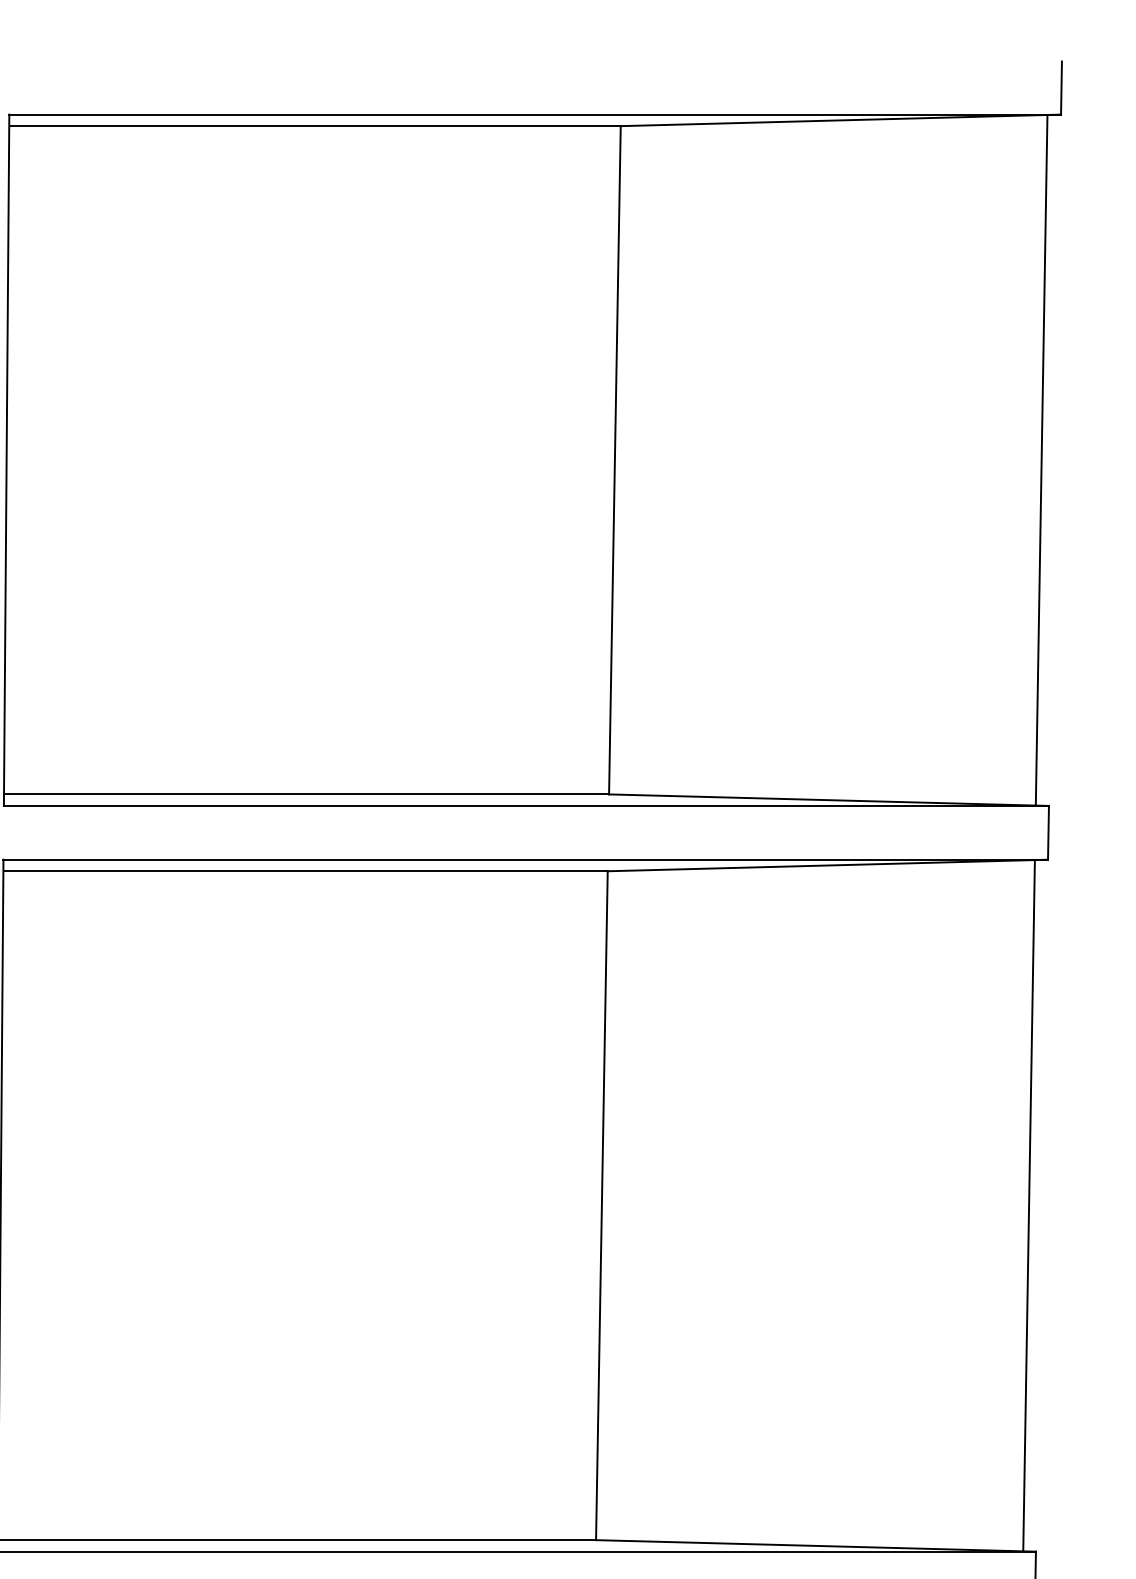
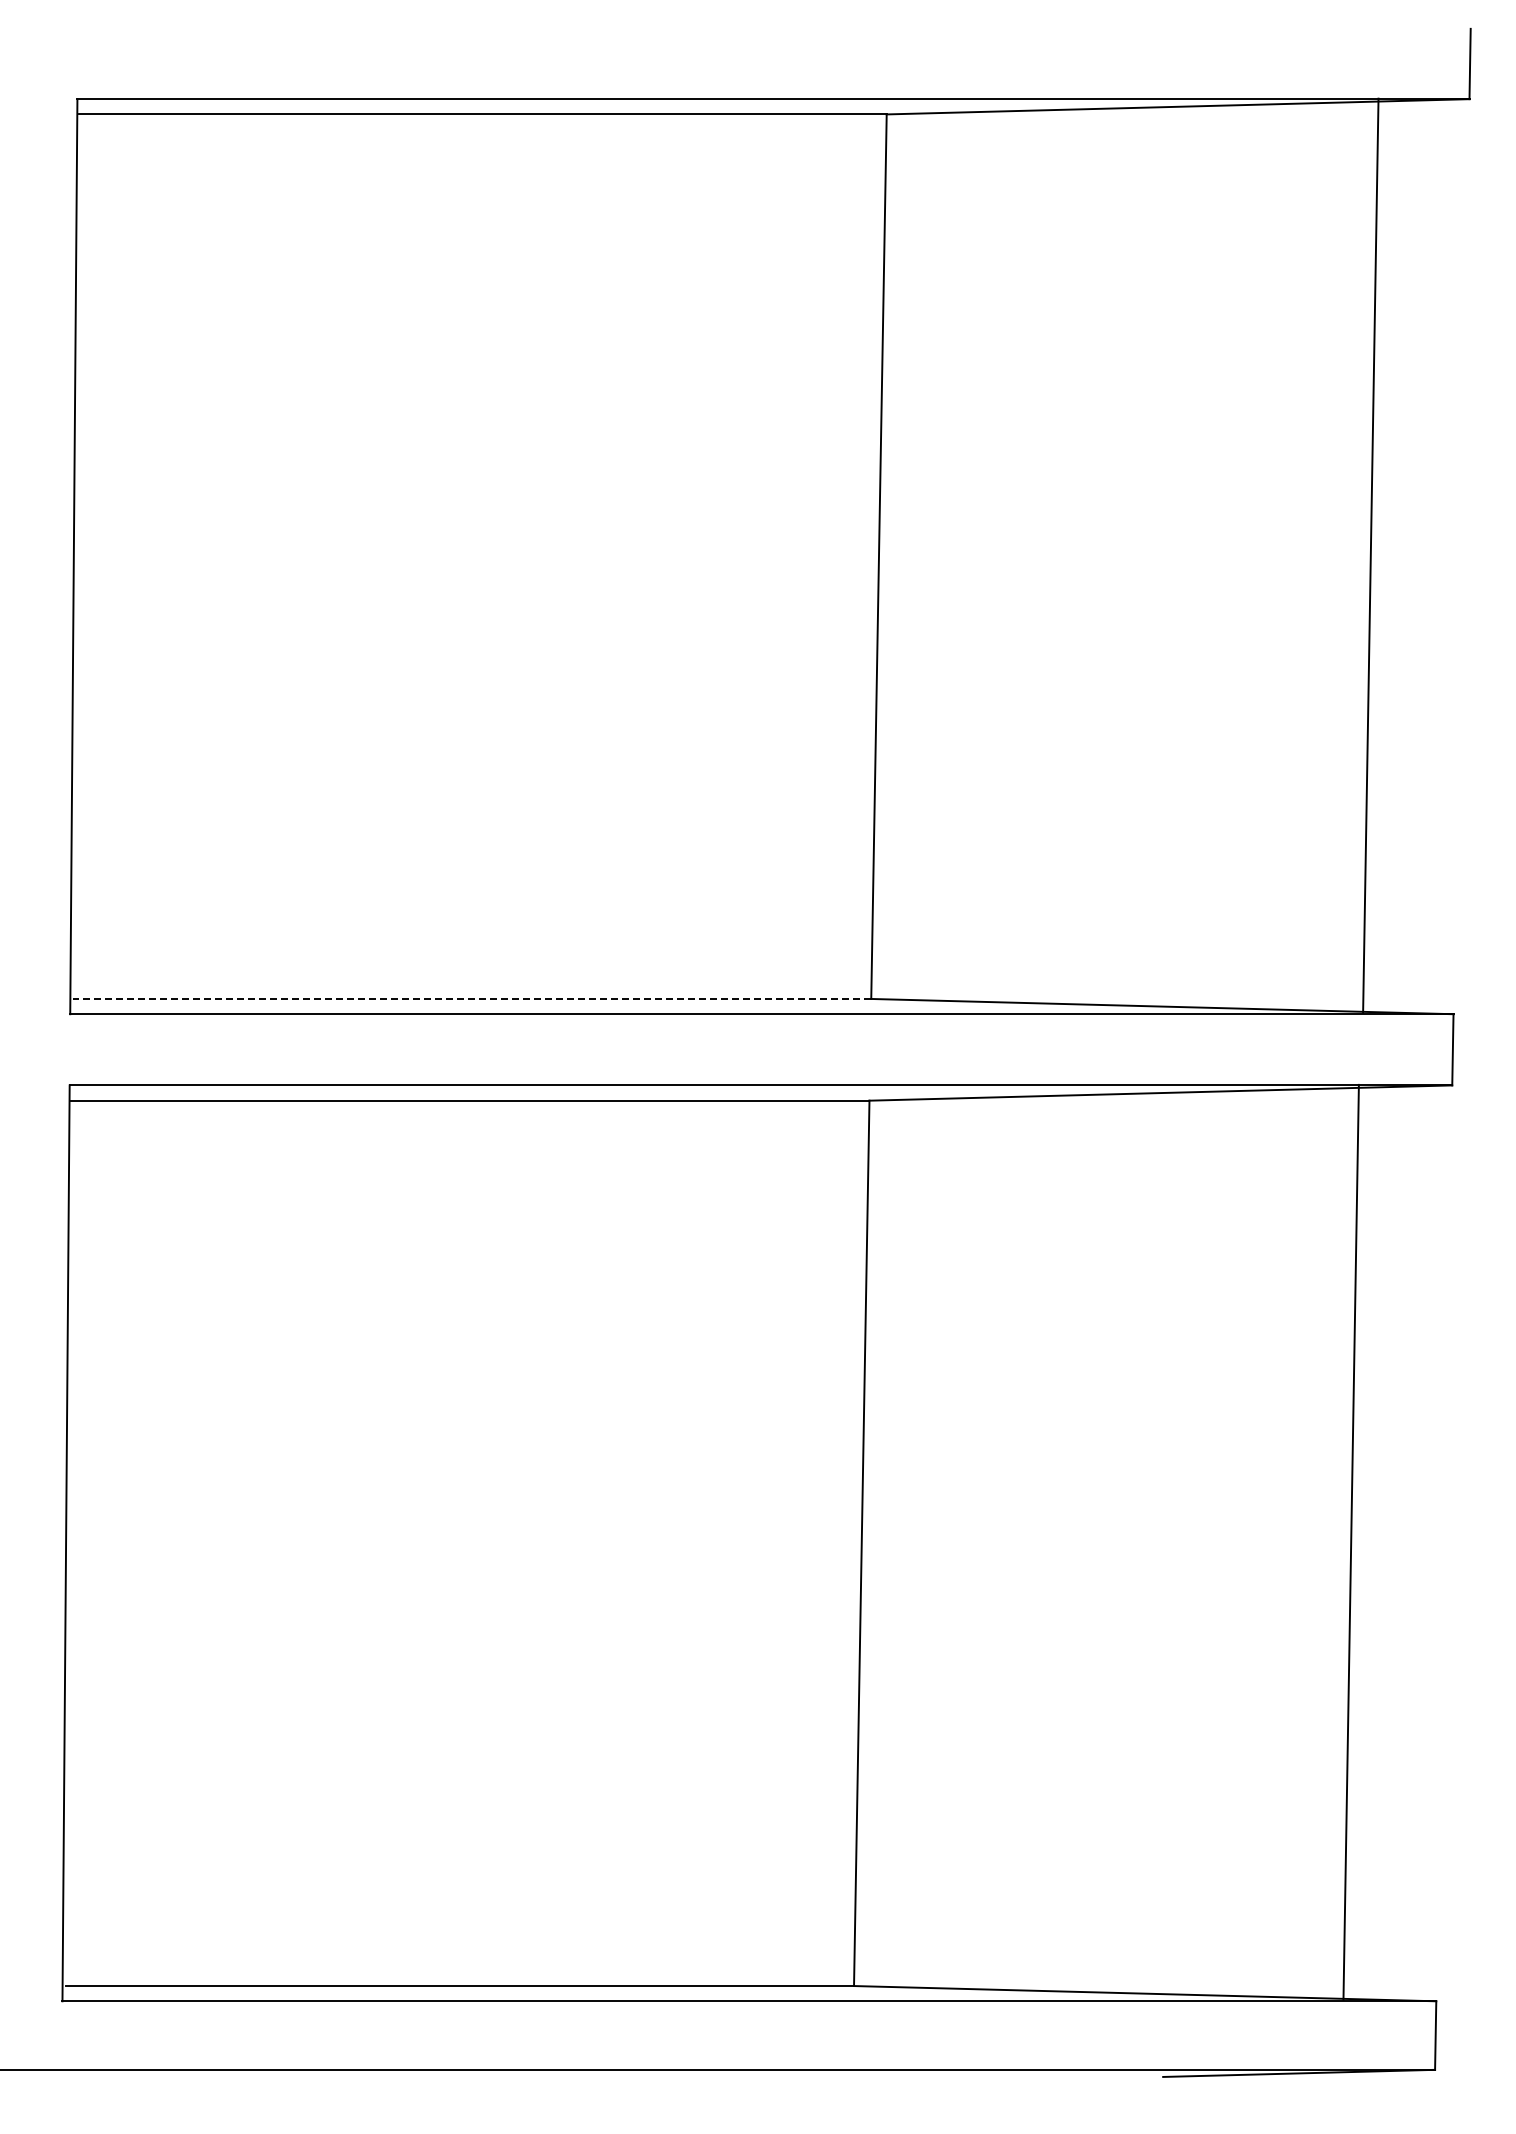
line: (1041, 460) -> (1370, 555), moved
line: (307, 794) -> (471, 998), solid -> dashed
line: (1028, 1205) -> (1350, 1541), moved

